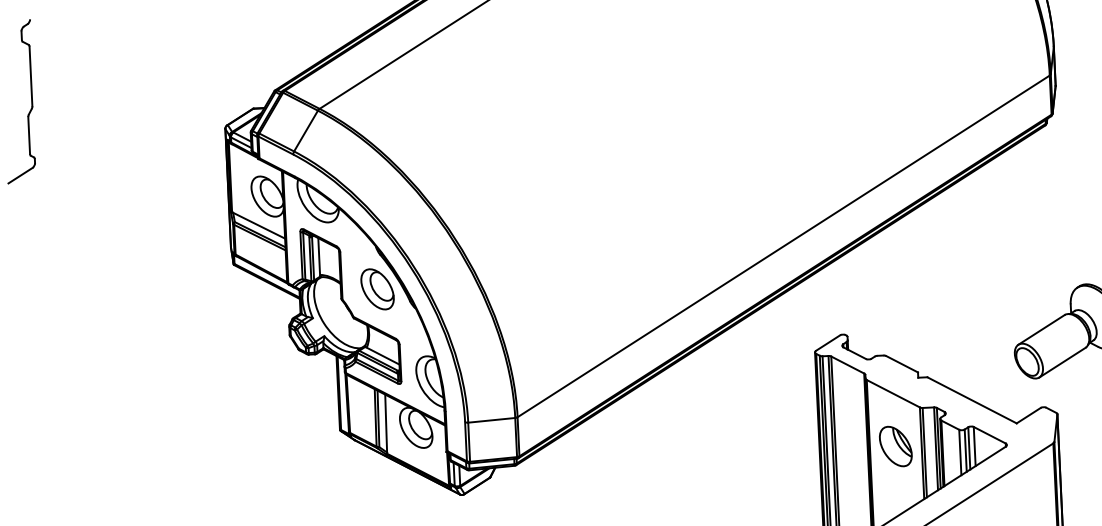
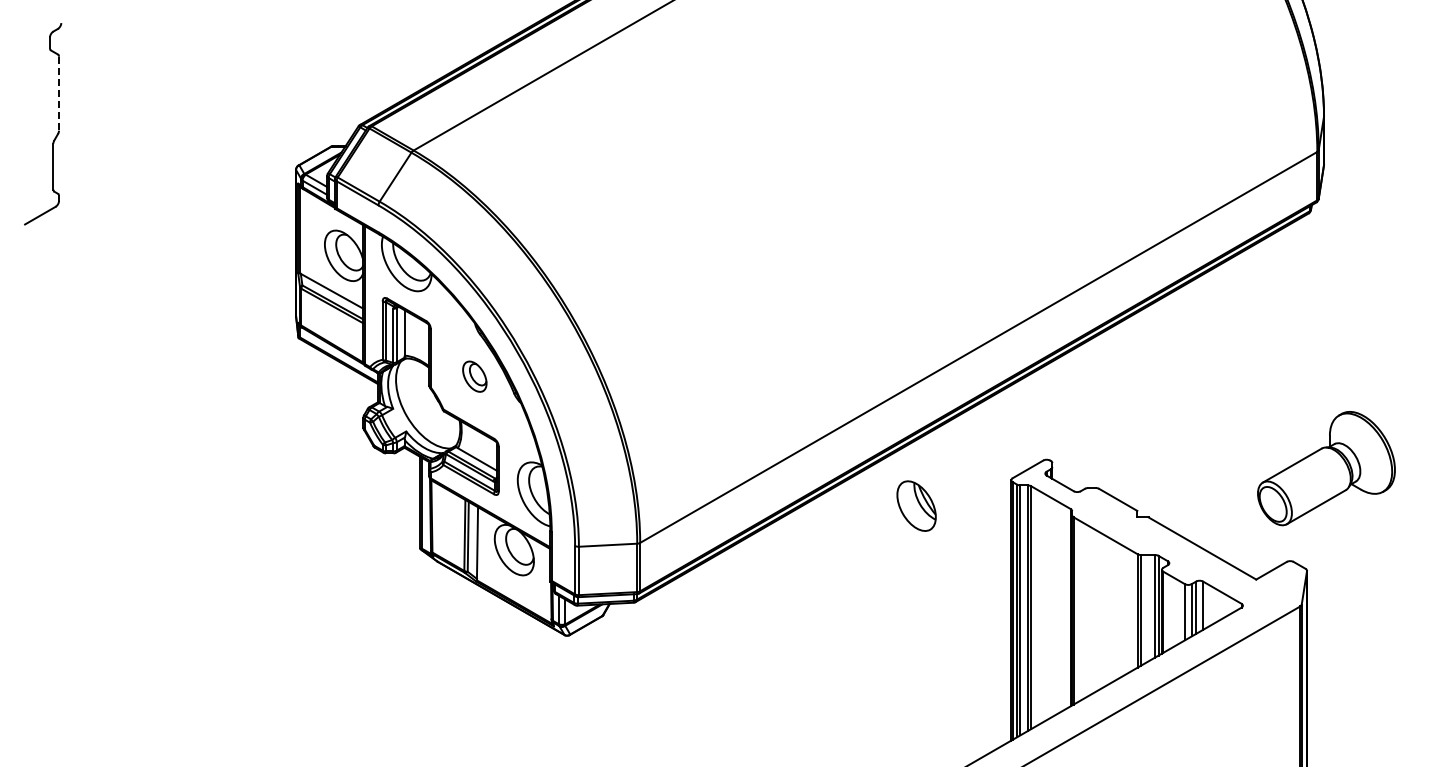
line: (31, 76) -> (59, 93), solid -> dashed
part: (377, 289) -> (474, 376), size x0.6
part: (895, 446) -> (916, 505), moved

